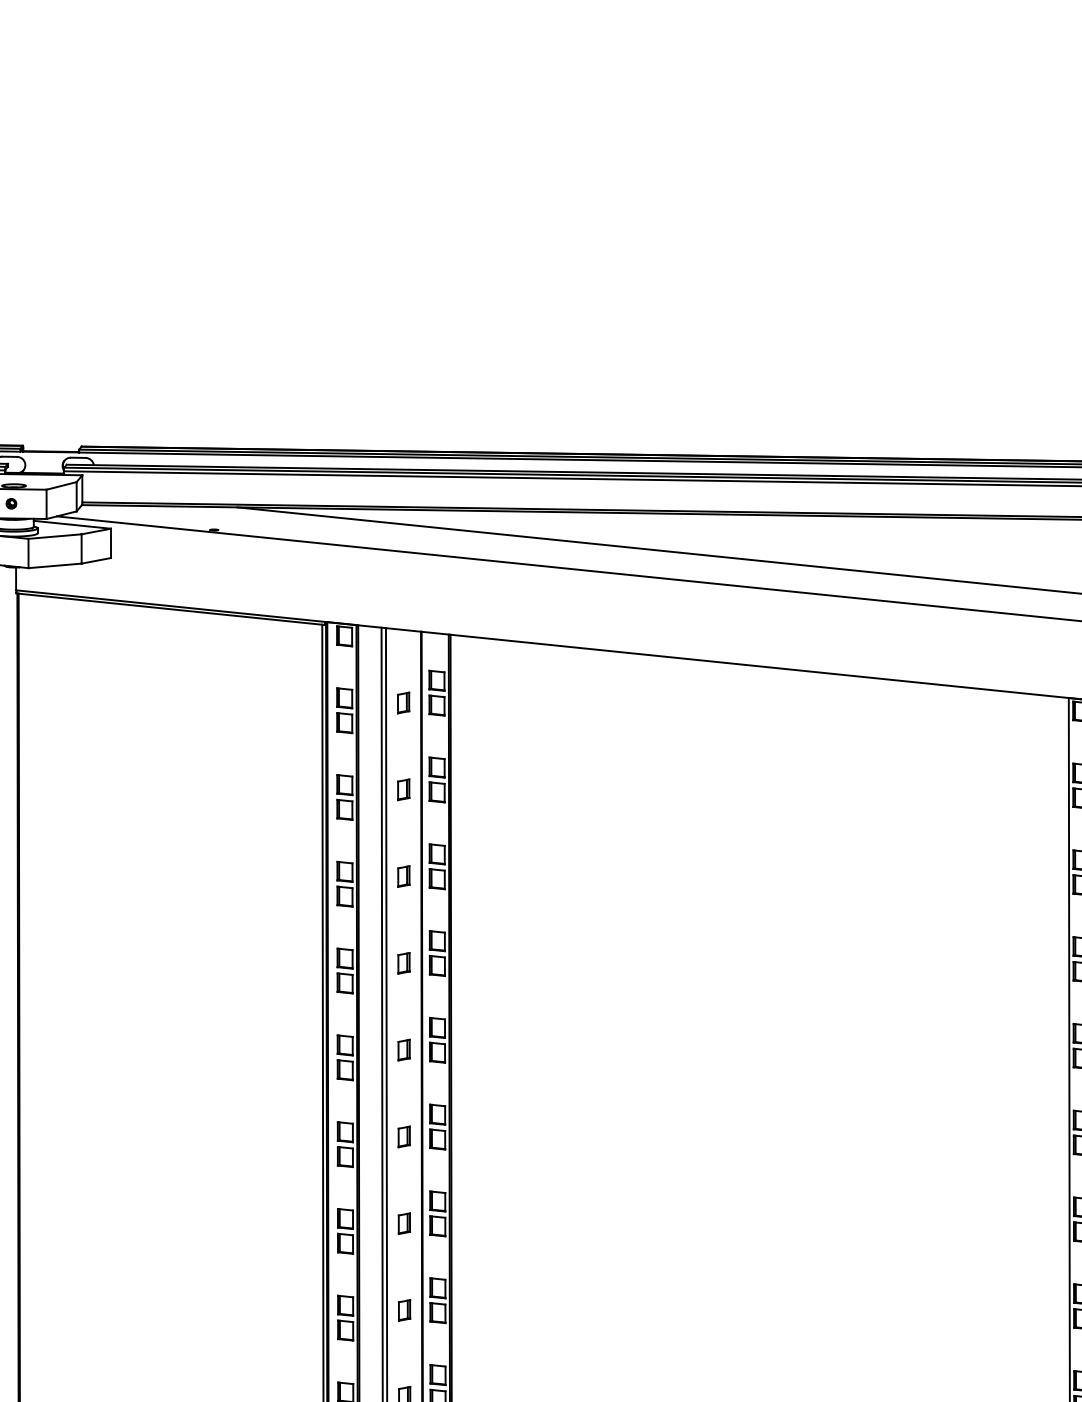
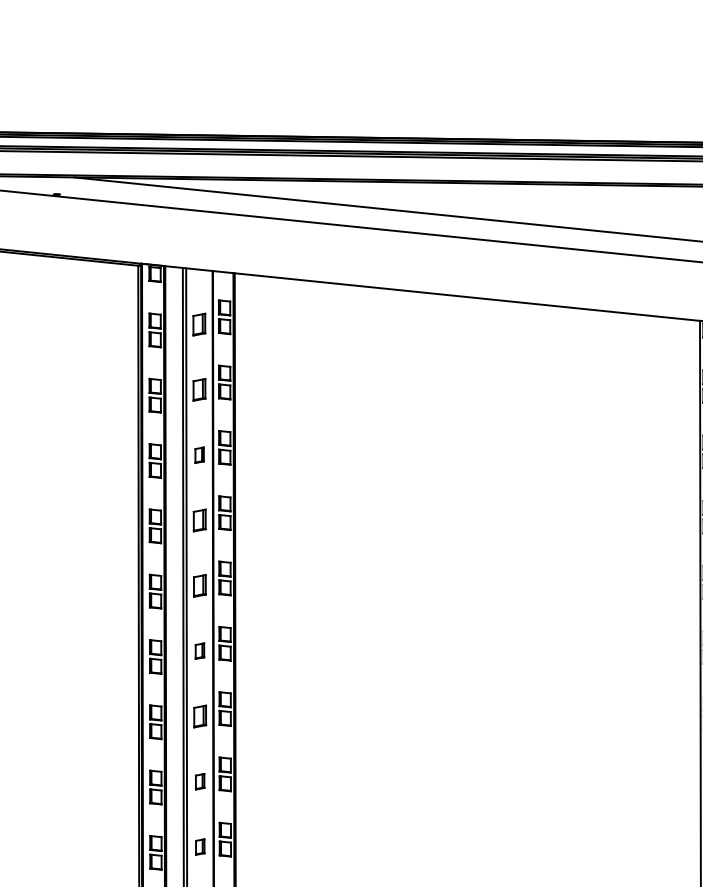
part: (403, 702) -> (199, 324), size x1.4
part: (403, 789) -> (199, 389), size x1.4
part: (403, 963) -> (199, 520), size x1.4
part: (403, 1049) -> (199, 585), size x1.4
part: (403, 1223) -> (199, 716), size x1.4

